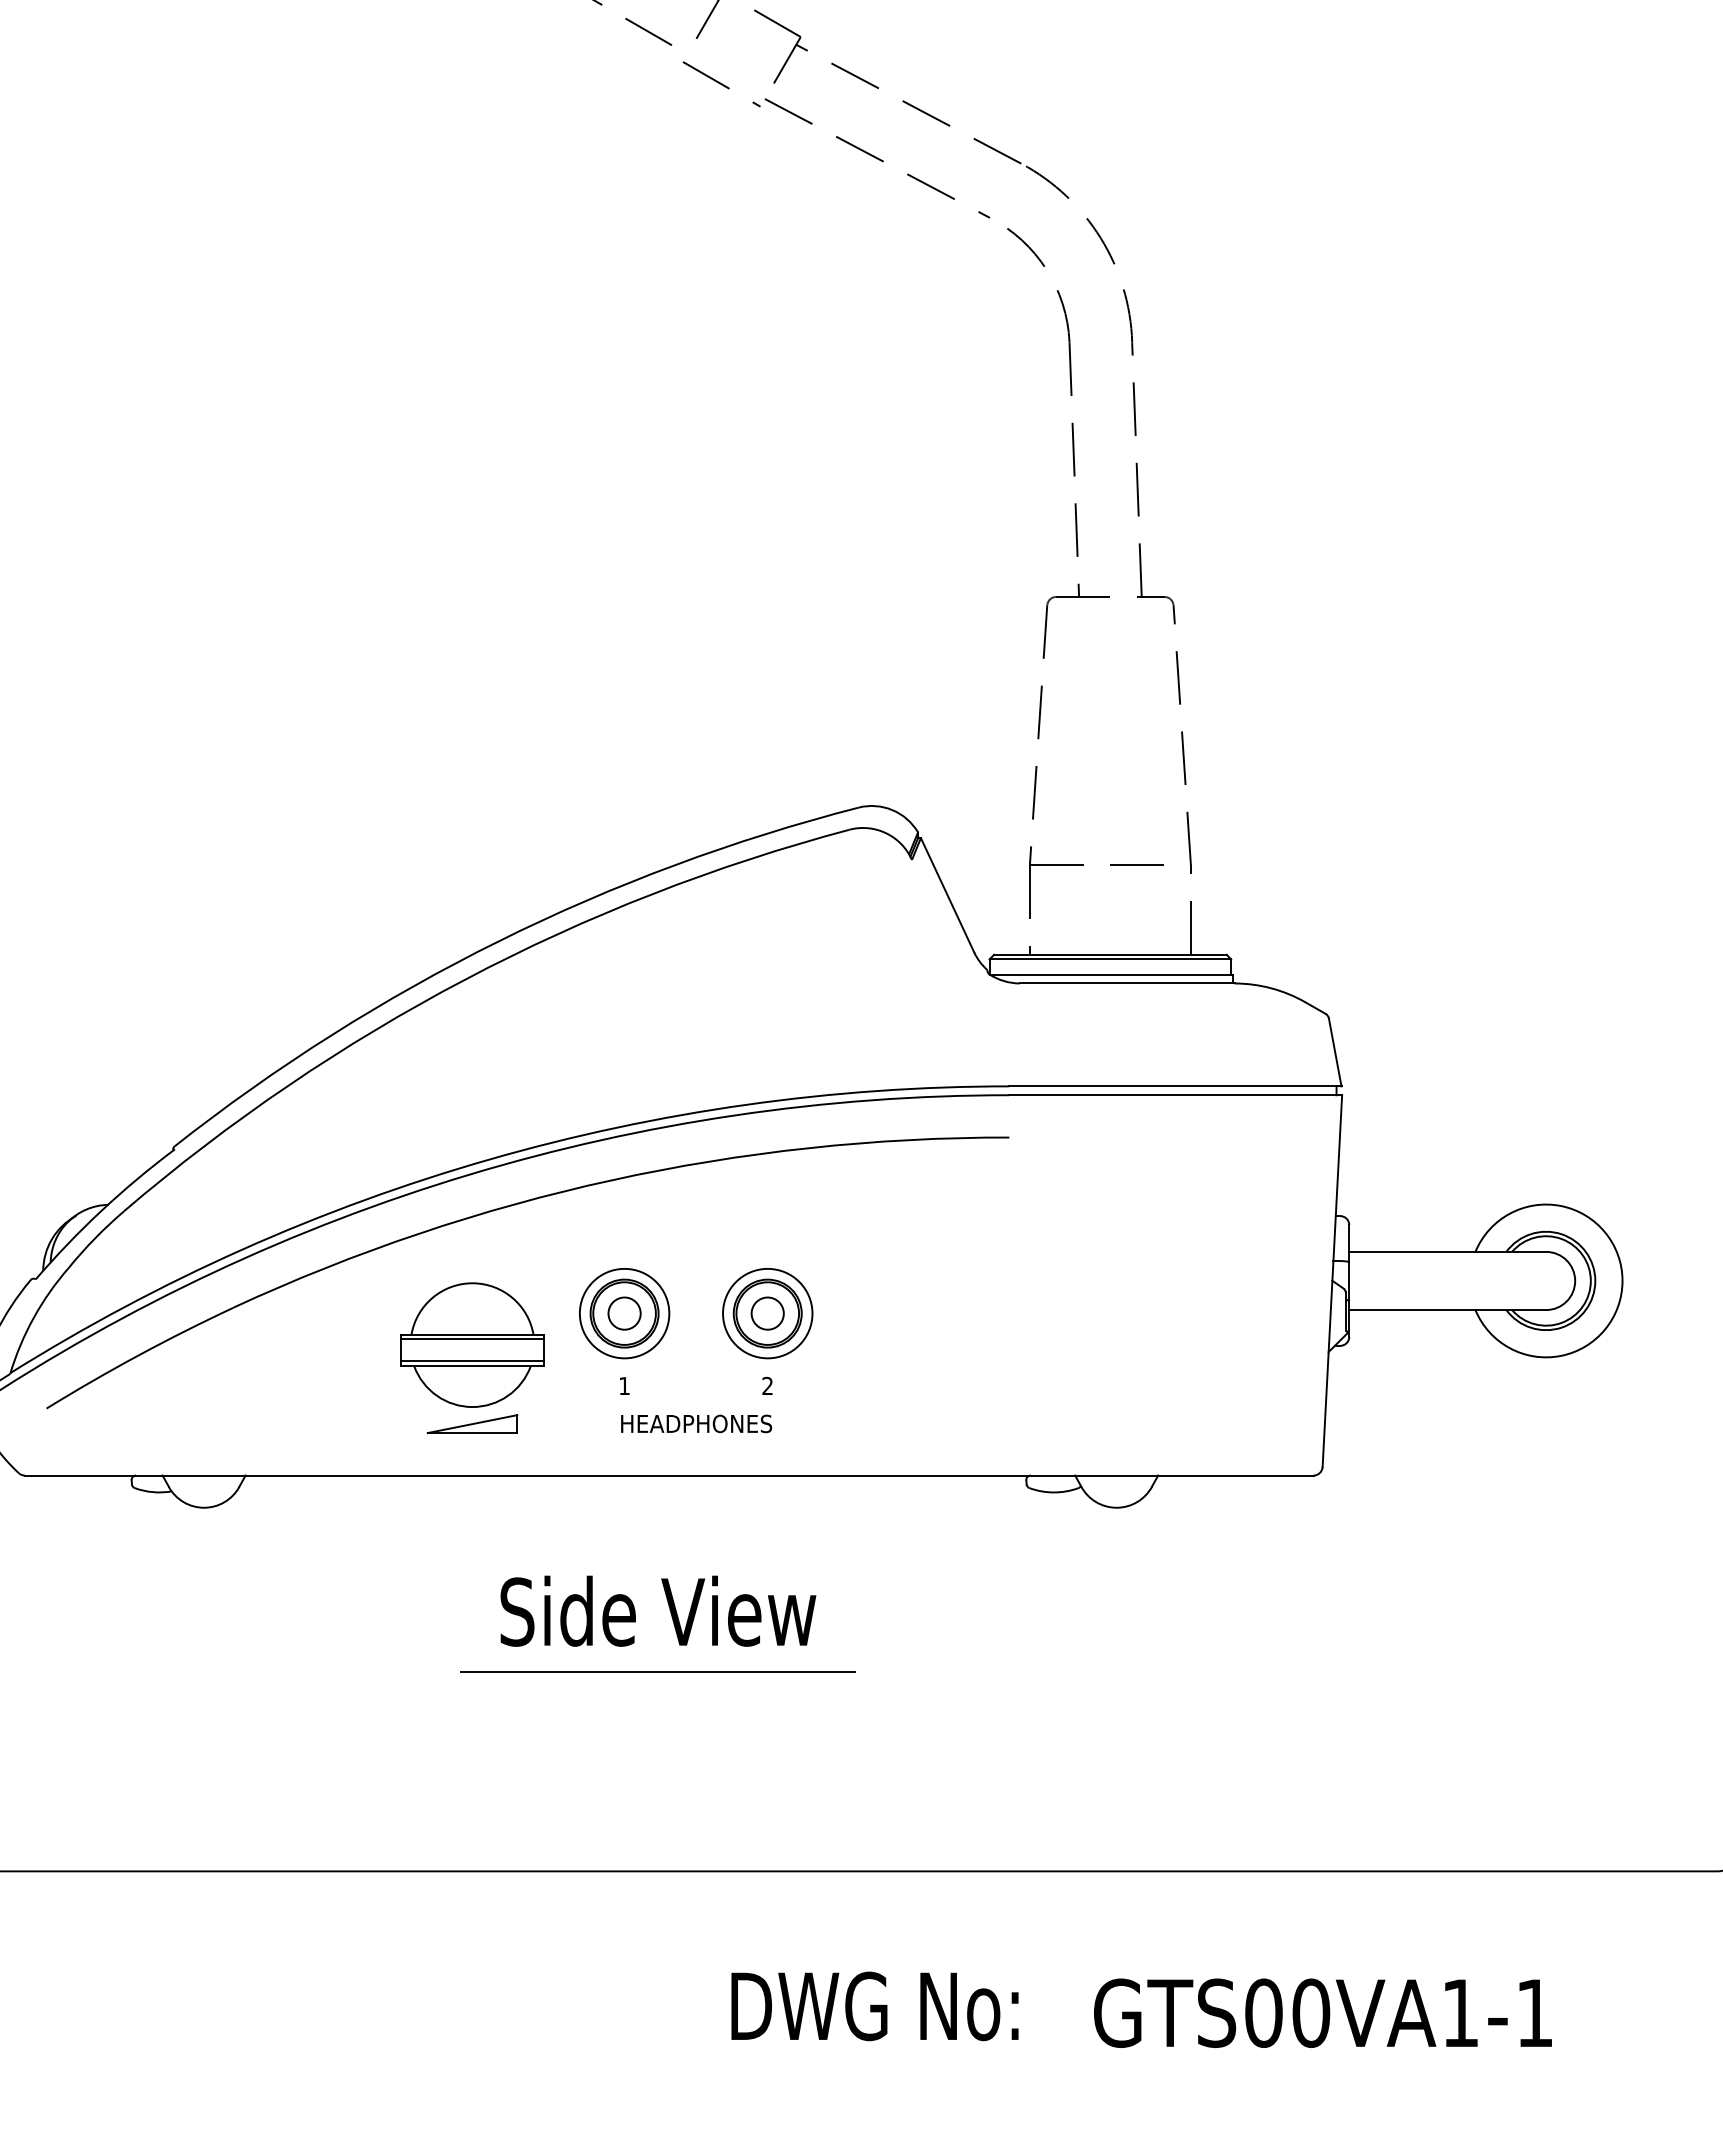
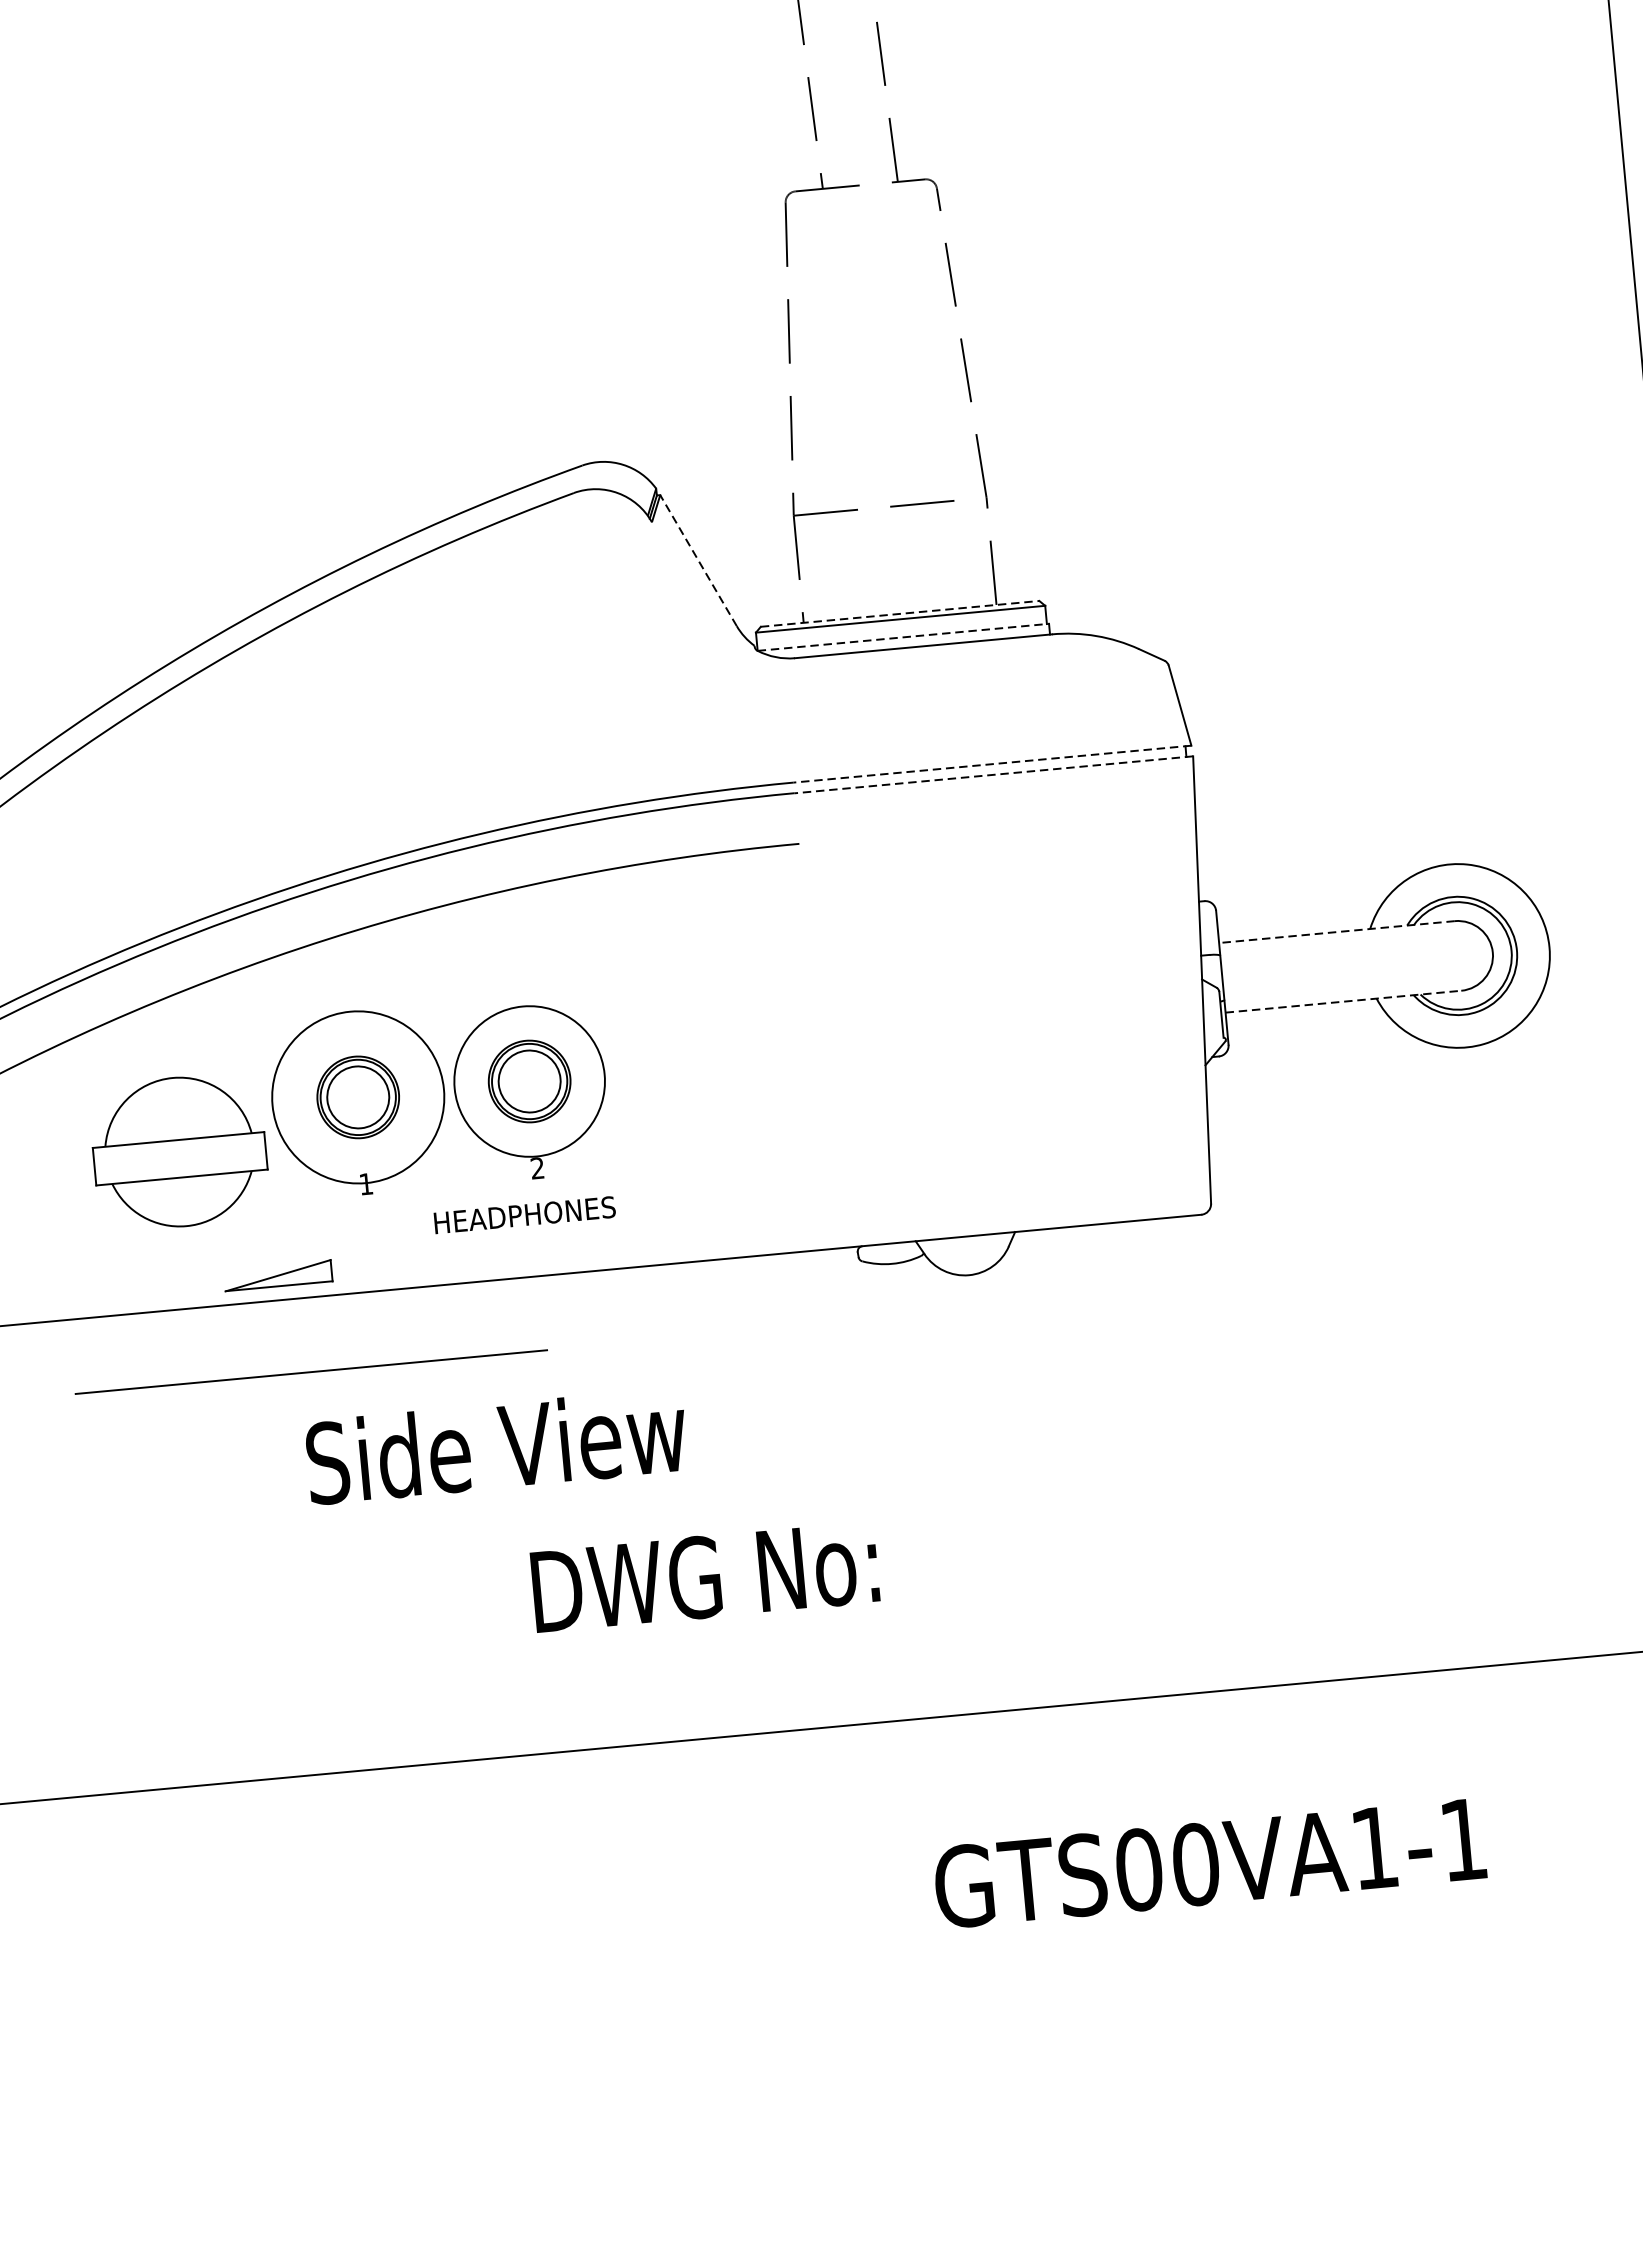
line: (947, 894) -> (698, 559), solid -> dashed
line: (1110, 954) -> (900, 613), solid -> dashed
line: (1111, 974) -> (903, 637), solid -> dashed
line: (1174, 1086) -> (991, 764), solid -> dashed
line: (1175, 1095) -> (993, 775), solid -> dashed
line: (1447, 1251) -> (1336, 931), solid -> dashed
line: (1448, 1310) -> (1344, 1002), solid -> dashed
circle: (624, 1313) -> (358, 1097), size x1.6
circle: (624, 1313) -> (358, 1097), size x1.6
circle: (767, 1313) -> (529, 1081), size x1.4
circle: (767, 1313) -> (529, 1081), size x1.6
line: (472, 1338) -> (178, 1144), removed
line: (472, 1361) -> (181, 1171), removed
part: (472, 1423) -> (278, 1274), moved
text: (696, 1423) -> (524, 1214), moved
text: (658, 1610) -> (496, 1445), moved
line: (657, 1671) -> (311, 1370), moved
text: (874, 2006) -> (704, 1577), moved
text: (1322, 2012) -> (1209, 1862), moved

